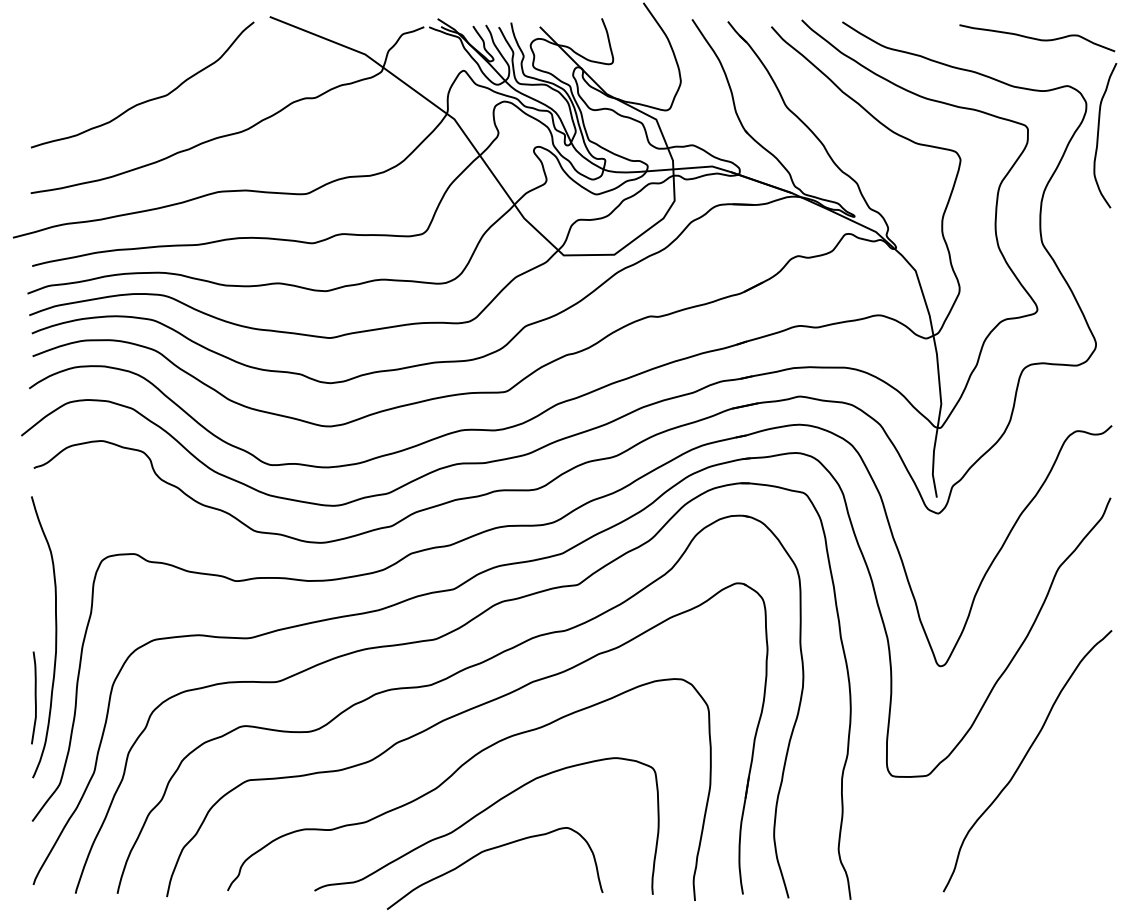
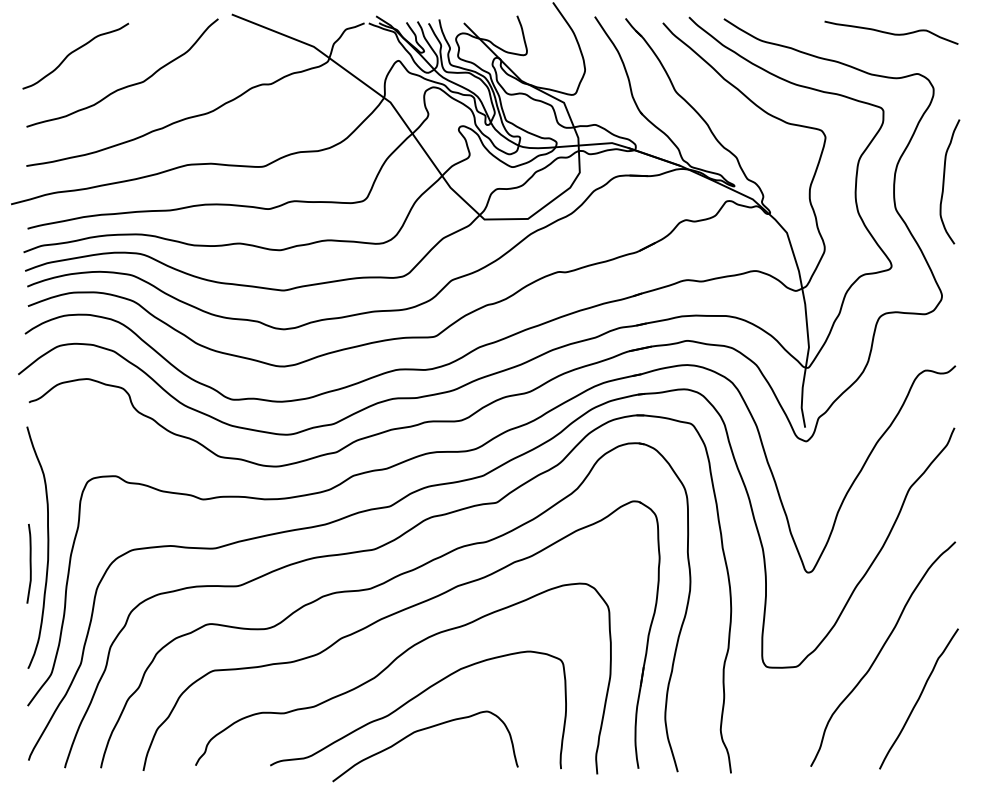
curve: (85, 61) -> (73, 52), added
curve: (1098, 135) -> (944, 181), moved
curve: (34, 697) -> (29, 563), moved
curve: (1069, 813) -> (919, 699), added

